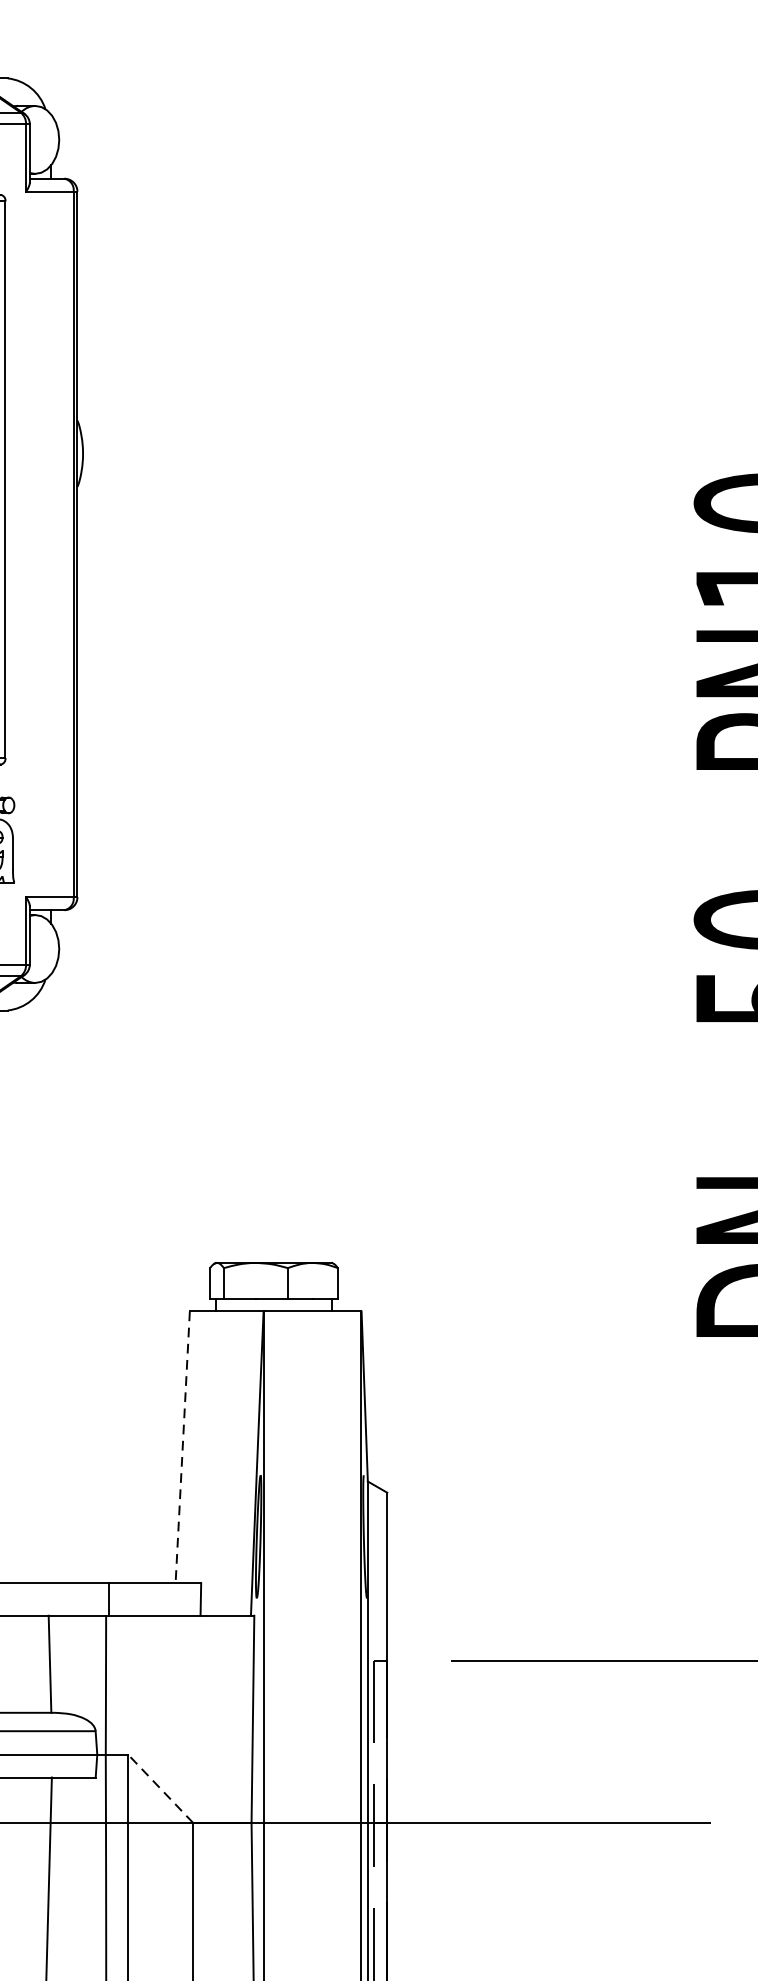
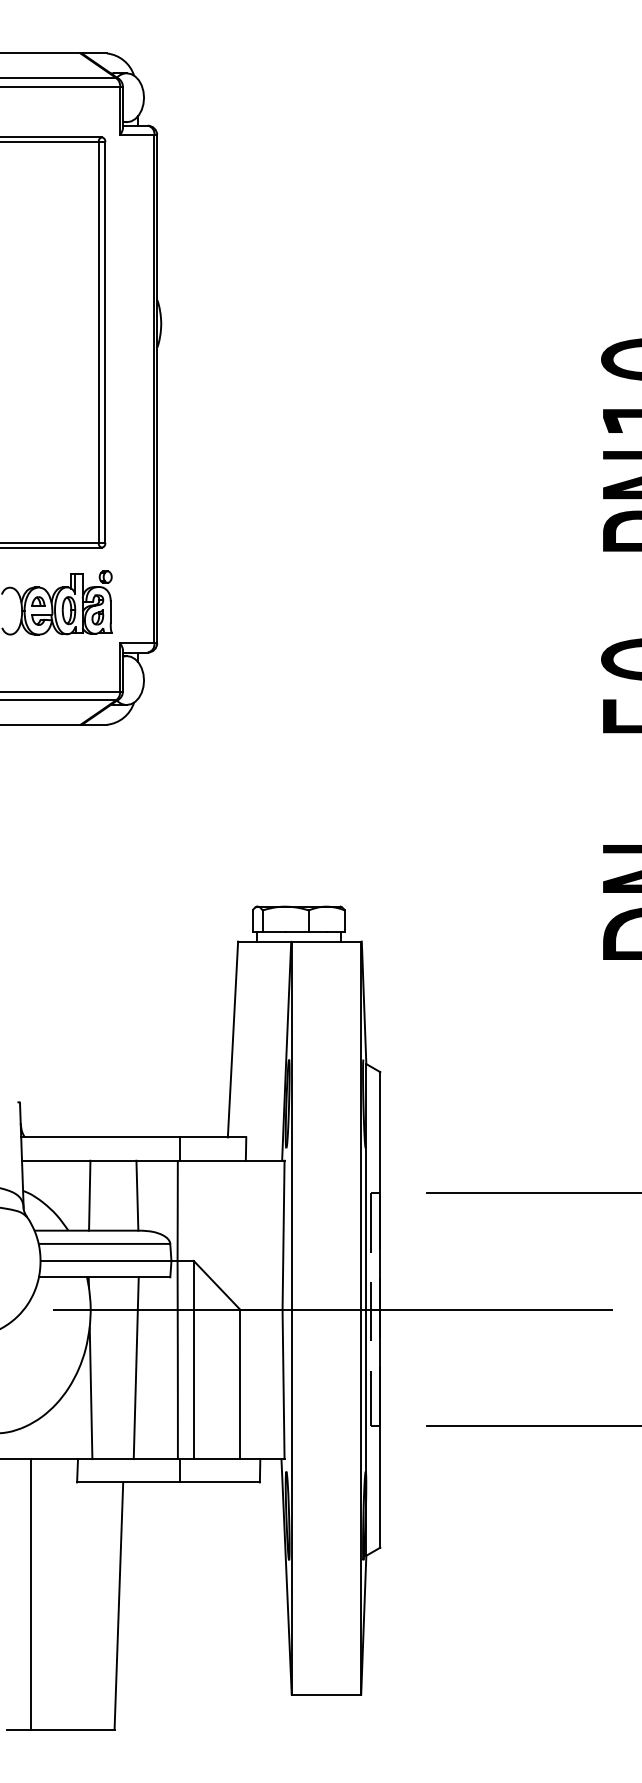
line: (182, 1448) -> (232, 1040), dashed -> solid
line: (161, 1788) -> (217, 1285), dashed -> solid

